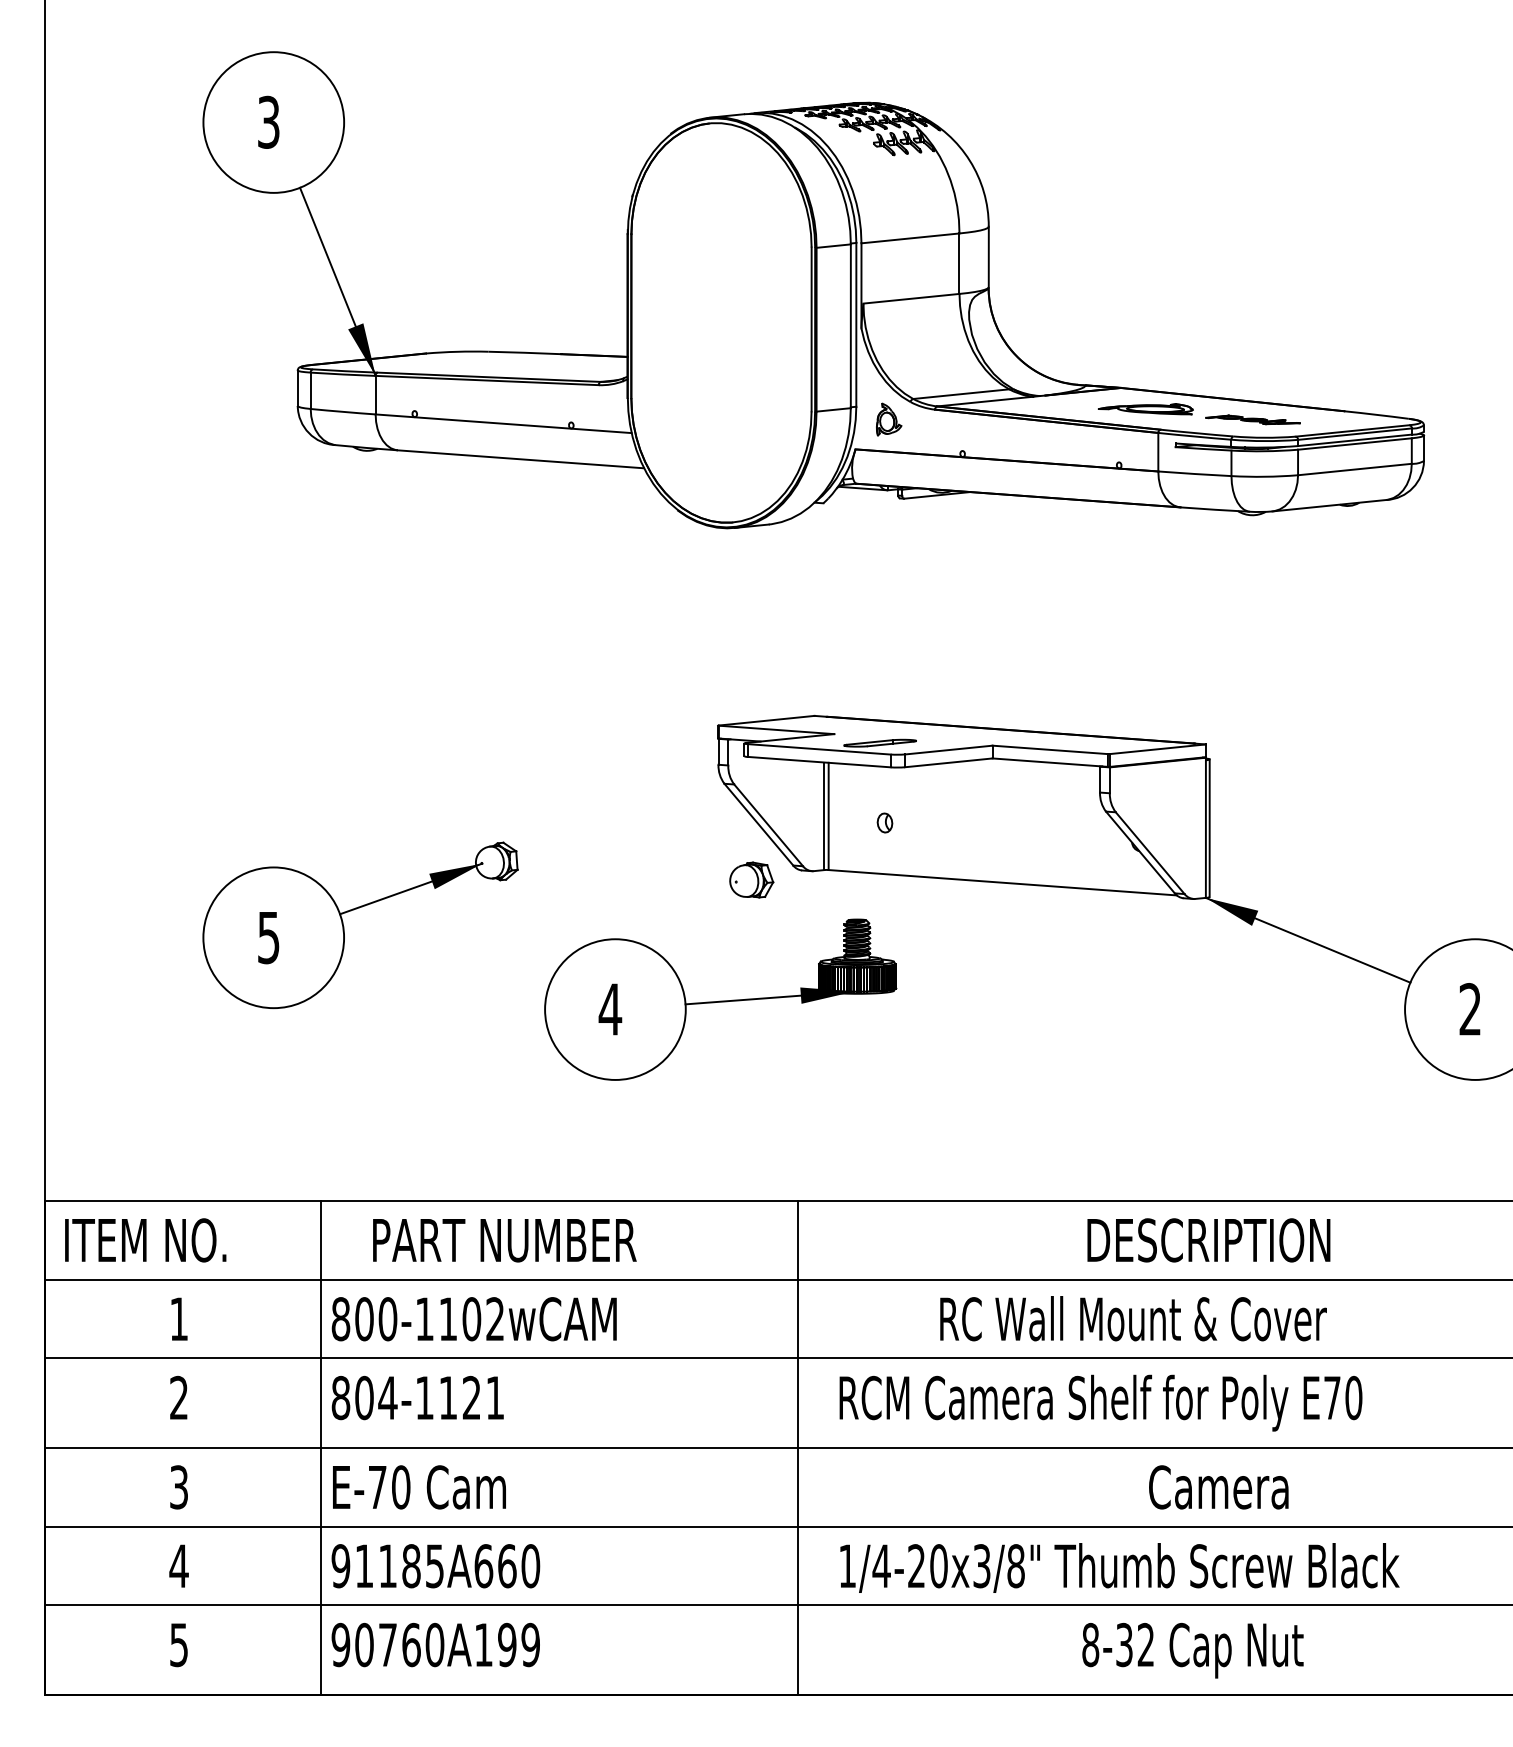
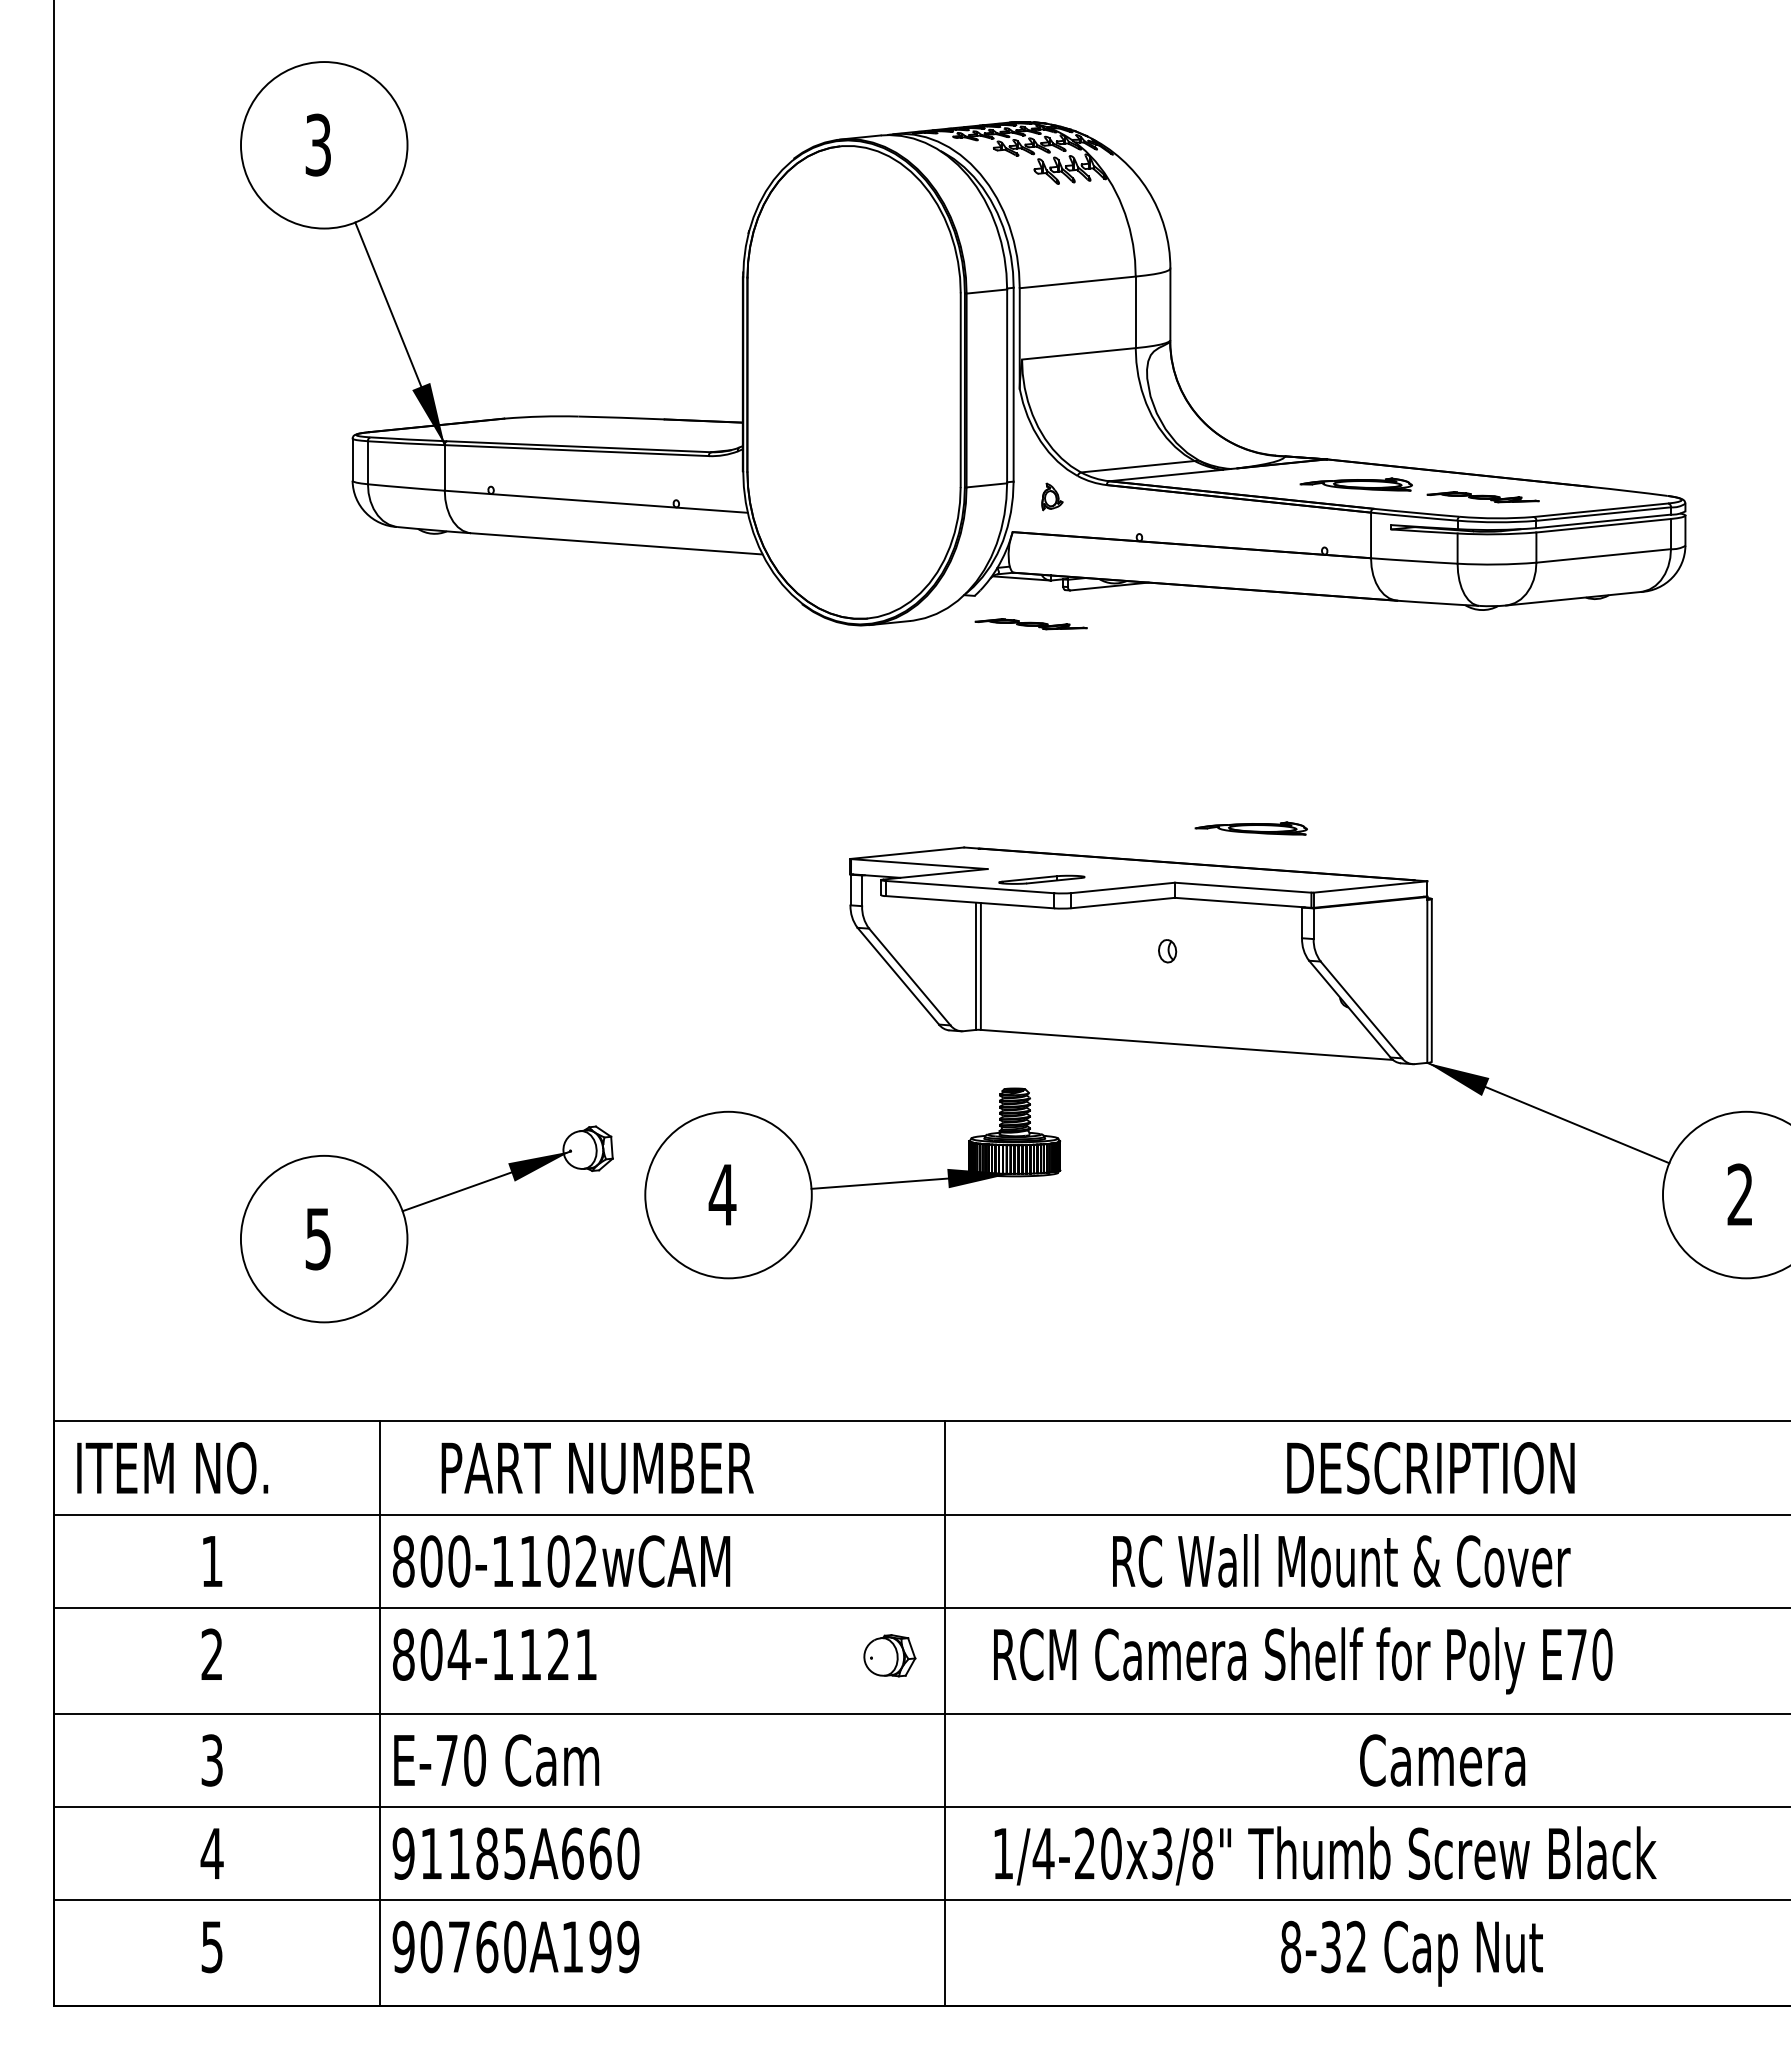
part: (889, 419) -> (1052, 496), size x0.7
part: (870, 527) -> (1030, 624), added
part: (1056, 699) -> (1250, 828), added
part: (884, 823) -> (1167, 951), moved
part: (751, 879) -> (889, 1655), moved
part: (344, 925) -> (407, 1224), moved

